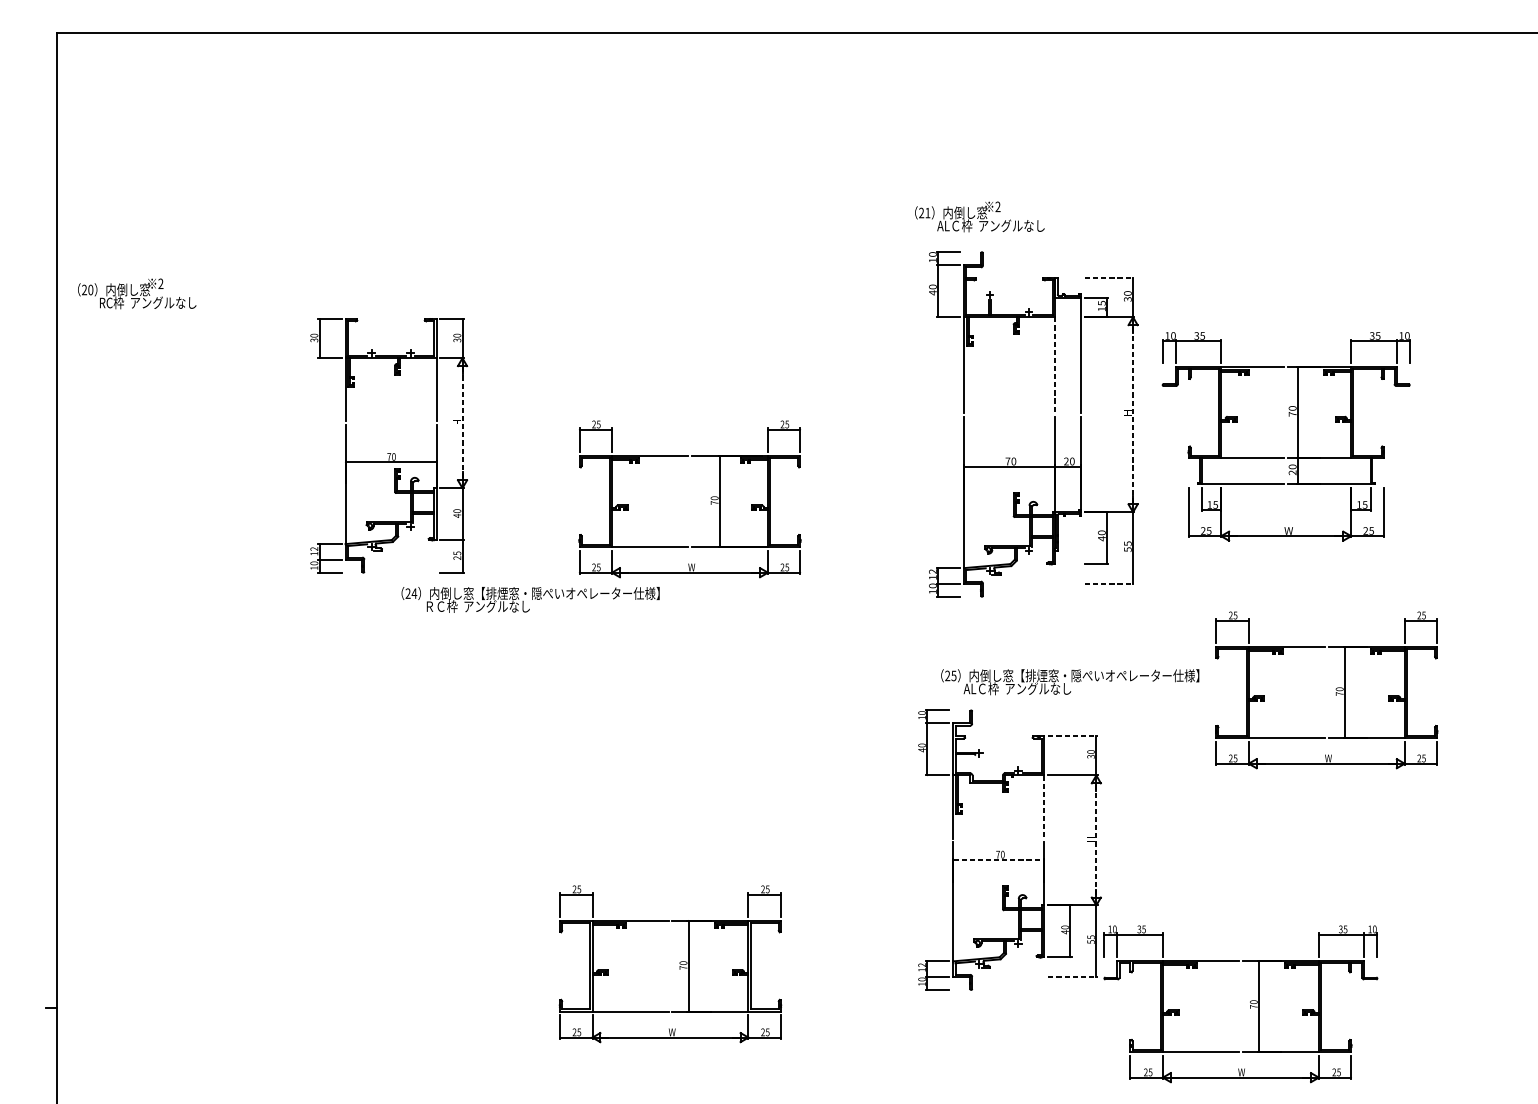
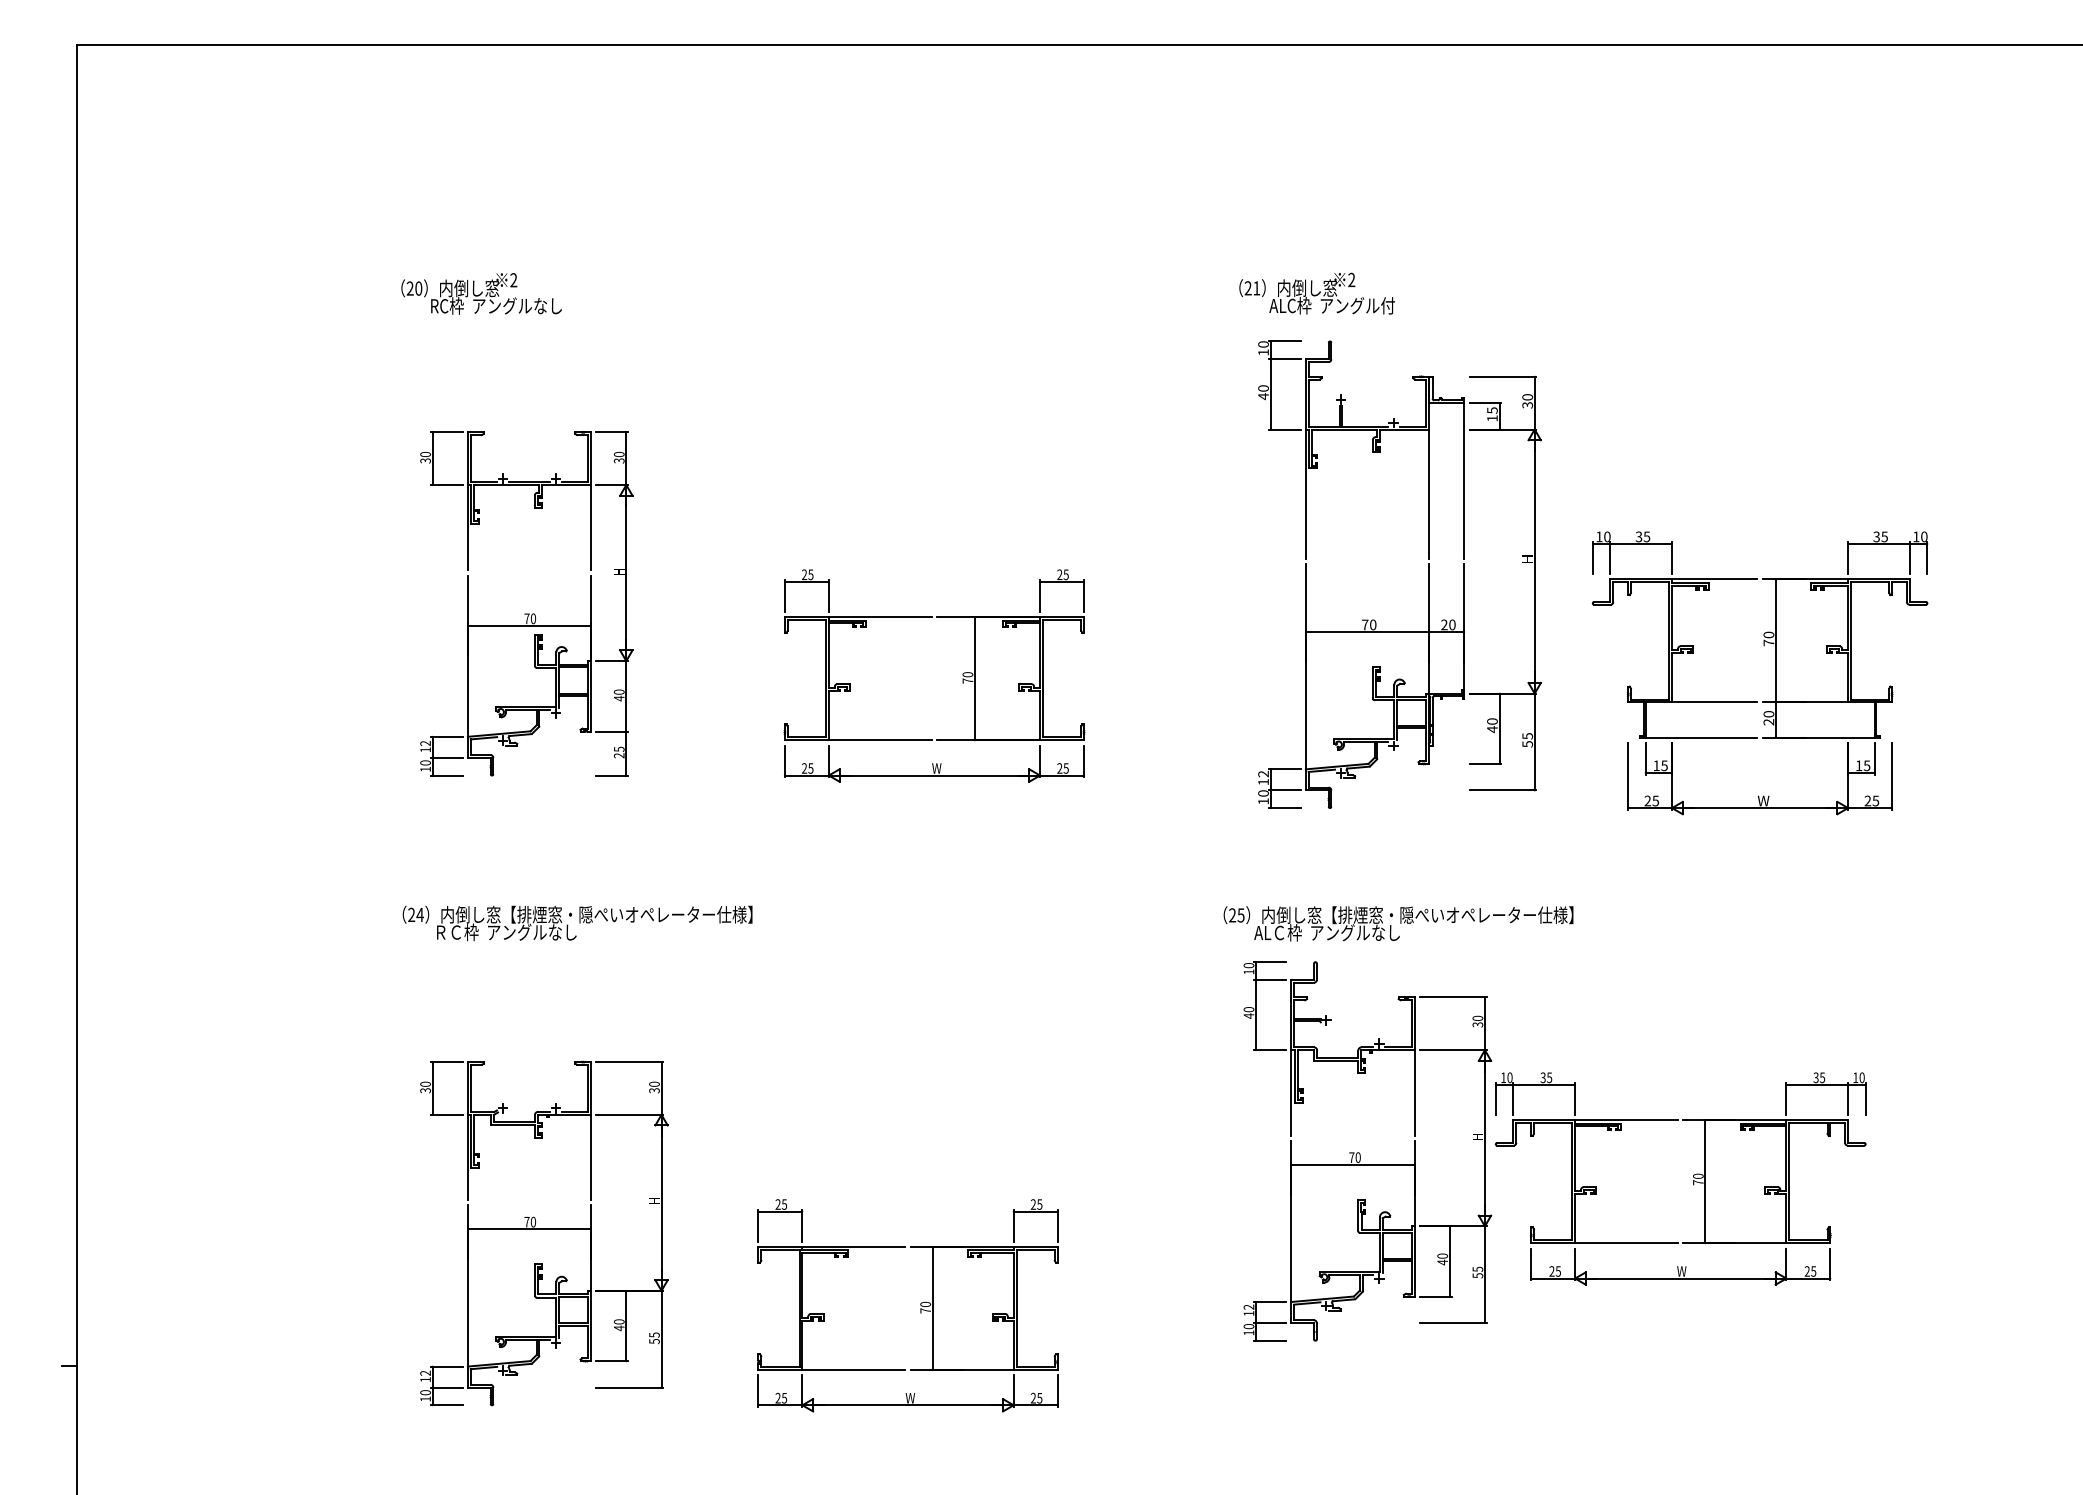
text: (997, 225) -> (1350, 305), ALＣ枠  アングルなし -> ALC枠  アングル付
line: (1110, 278) -> (1503, 376), dashed -> solid
text: (137, 293) -> (481, 293), moved
line: (1055, 365) -> (1429, 494), dashed -> solid
line: (1132, 414) -> (1534, 561), dashed -> solid
line: (462, 423) -> (626, 573), dashed -> solid
part: (1297, 436) -> (1775, 673), moved
line: (1110, 583) -> (1503, 790), dashed -> solid
text: (530, 599) -> (577, 923), moved
text: (1070, 681) -> (1398, 923), moved
part: (1335, 690) -> (1809, 934), removed
line: (1073, 736) -> (1453, 997), dashed -> solid
line: (1044, 806) -> (1414, 1092), dashed -> solid
line: (1096, 840) -> (1484, 1138), dashed -> solid
line: (998, 859) -> (1352, 1164), dashed -> solid
part: (402, 910) -> (544, 1233), added
line: (1073, 977) -> (1453, 1323), dashed -> solid
part: (1250, 1003) -> (1693, 1177), moved

